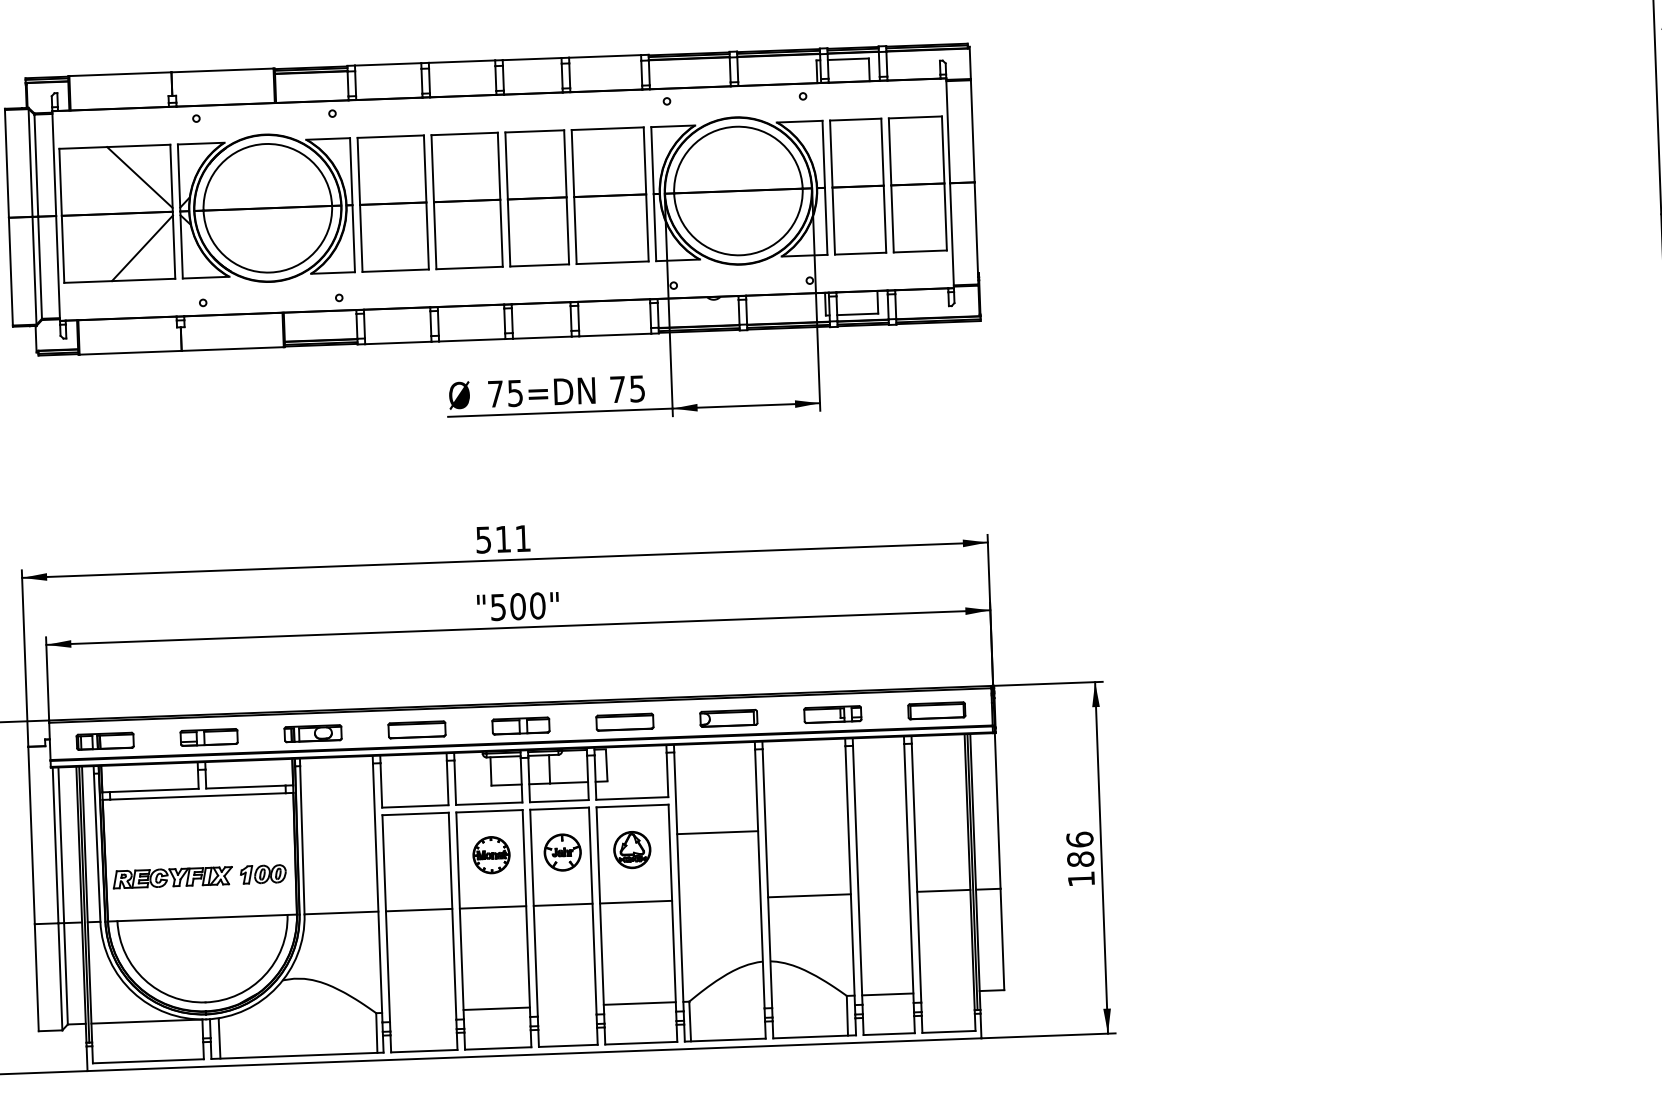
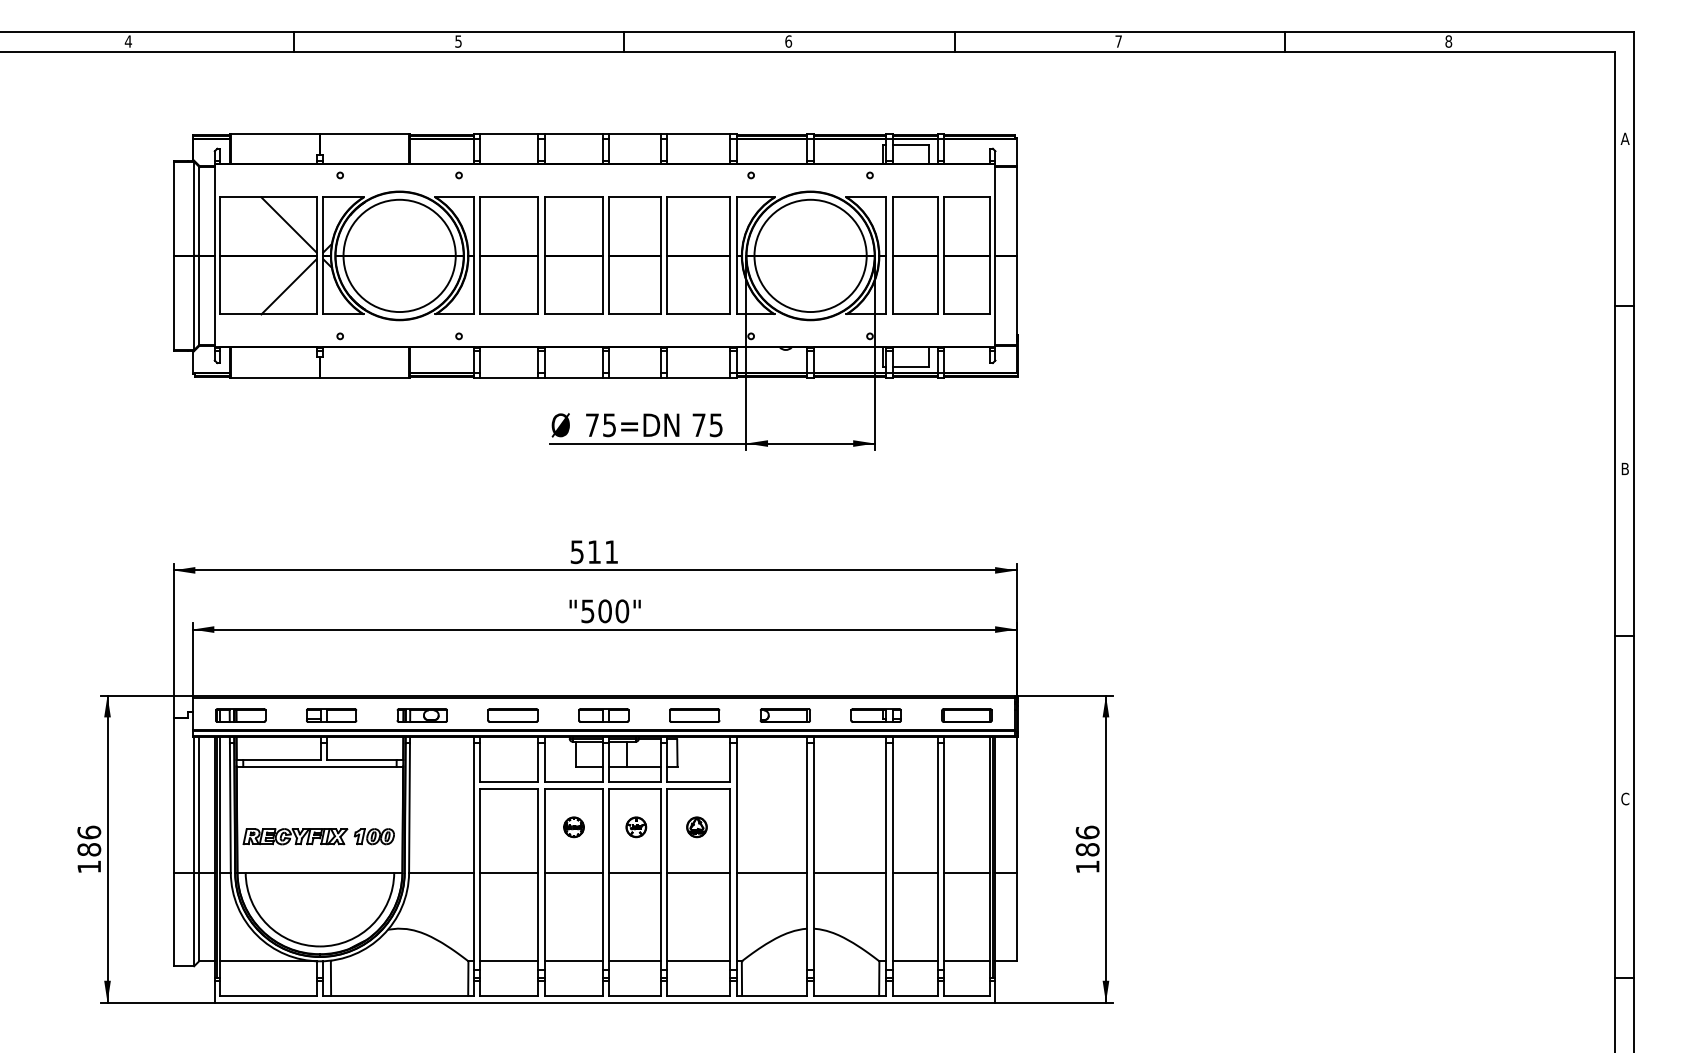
line: (717, 832) -> (771, 872), moved
part: (631, 850) -> (696, 827), size x0.62
part: (563, 852) -> (636, 827), size x0.62
part: (490, 855) -> (573, 827), size x0.62
line: (883, 892) -> (914, 872), added
line: (947, 992) -> (967, 961), added
line: (566, 1006) -> (634, 961), added
line: (423, 1011) -> (509, 961), added

